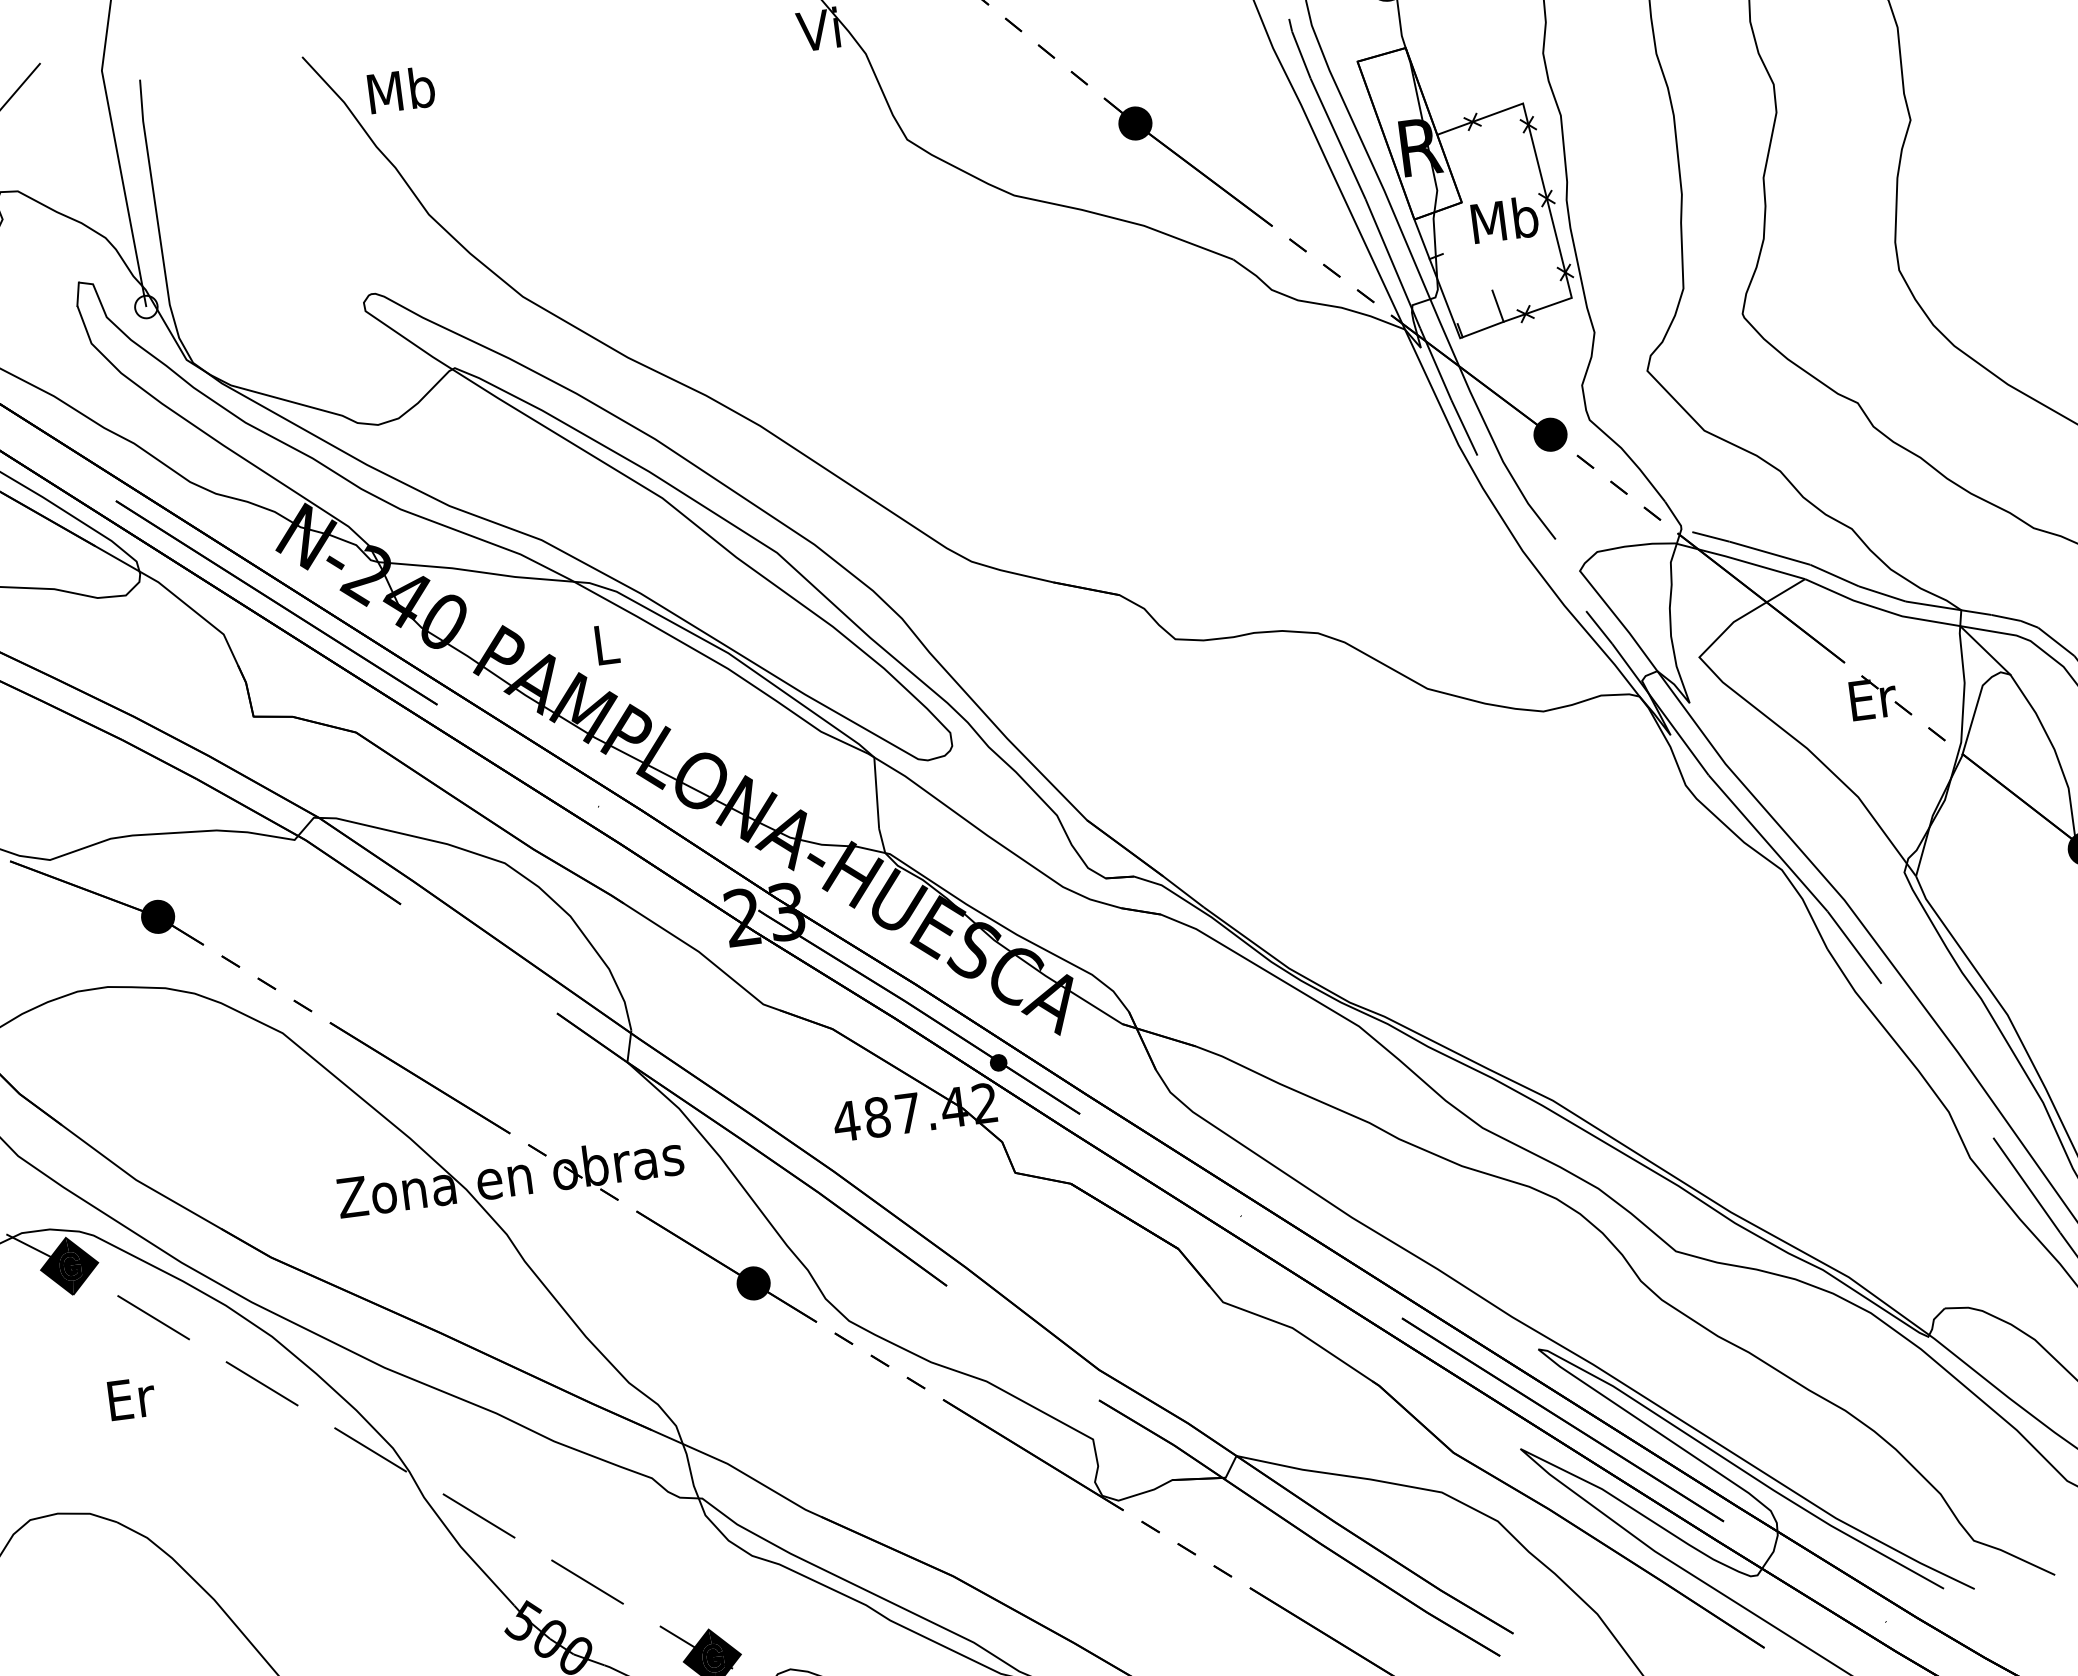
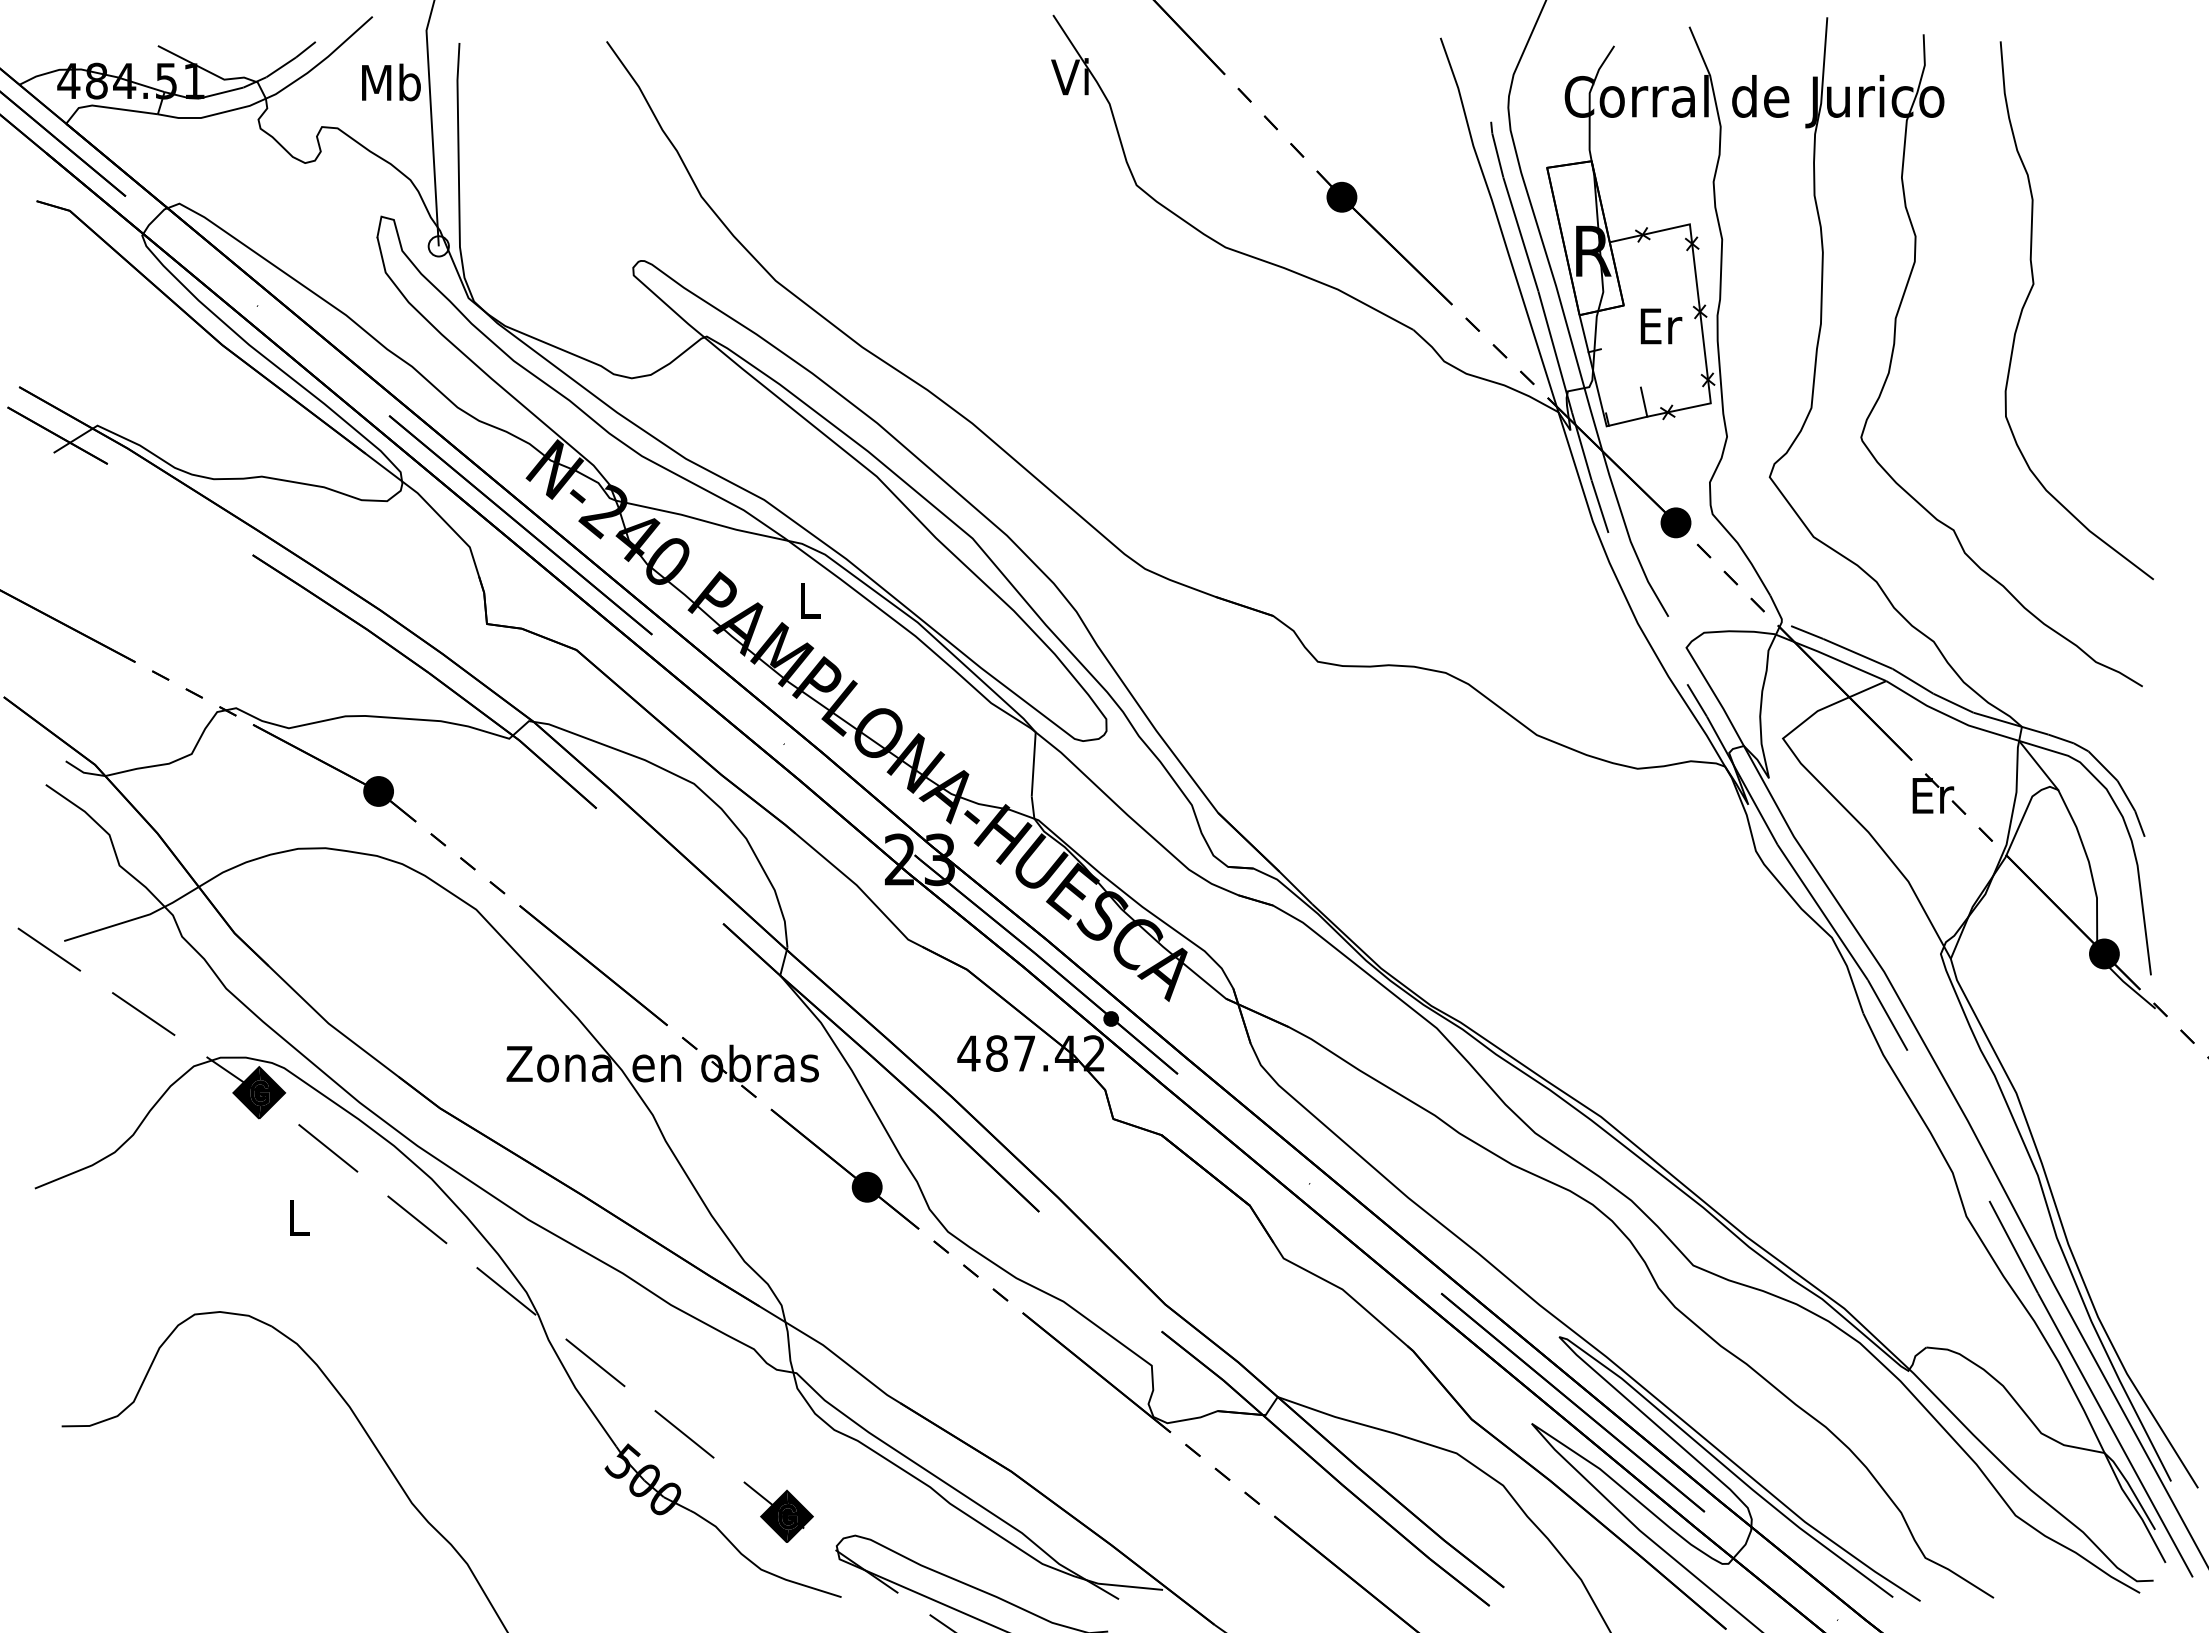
text: (401, 90) -> (391, 82), moved
text: (1504, 219) -> (1659, 325), Mb -> Er
text: (131, 1398) -> (299, 1217), Er -> L

